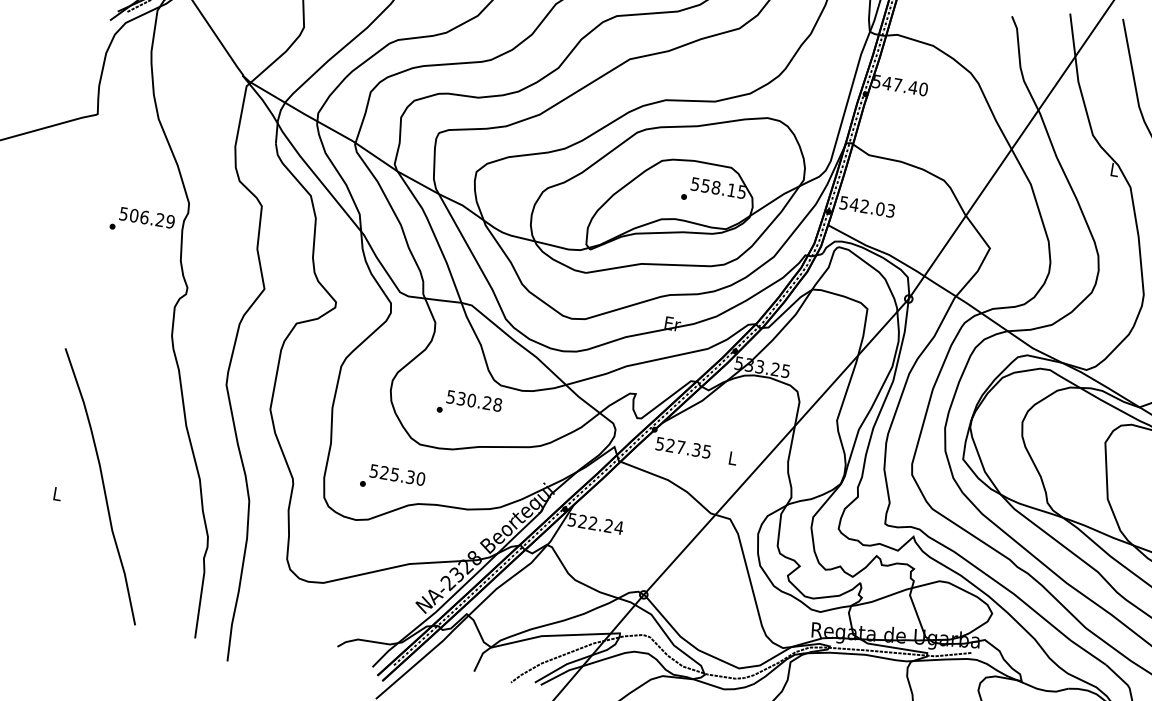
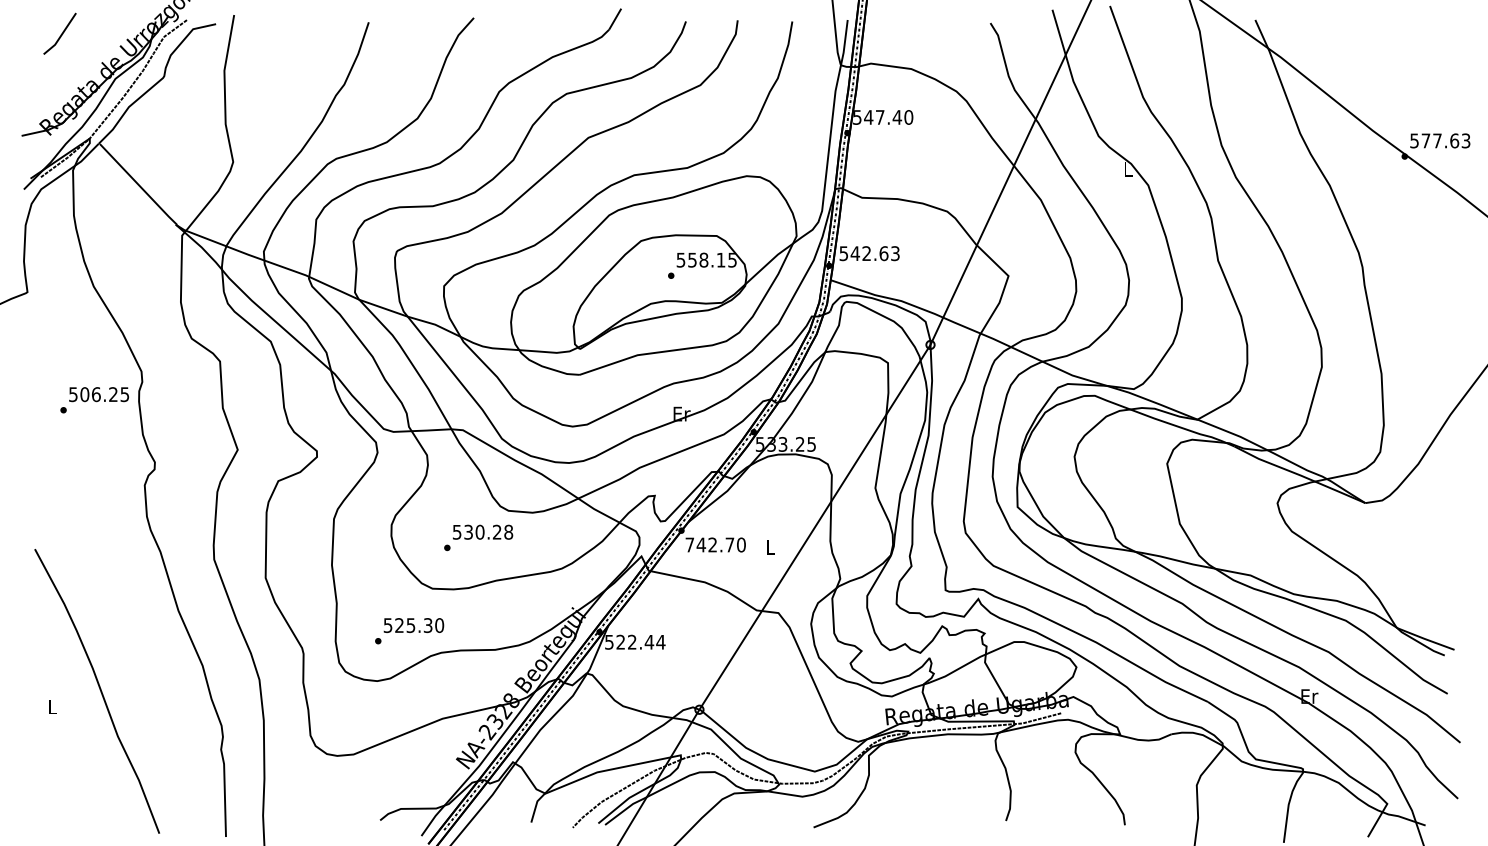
text: (879, 208) -> (883, 253), 542.03 -> 542.63
text: (170, 221) -> (124, 394), 506.29 -> 506.25
text: (683, 447) -> (715, 544), 527.35 -> 742.70
text: (608, 525) -> (649, 641), 522.24 -> 522.44

